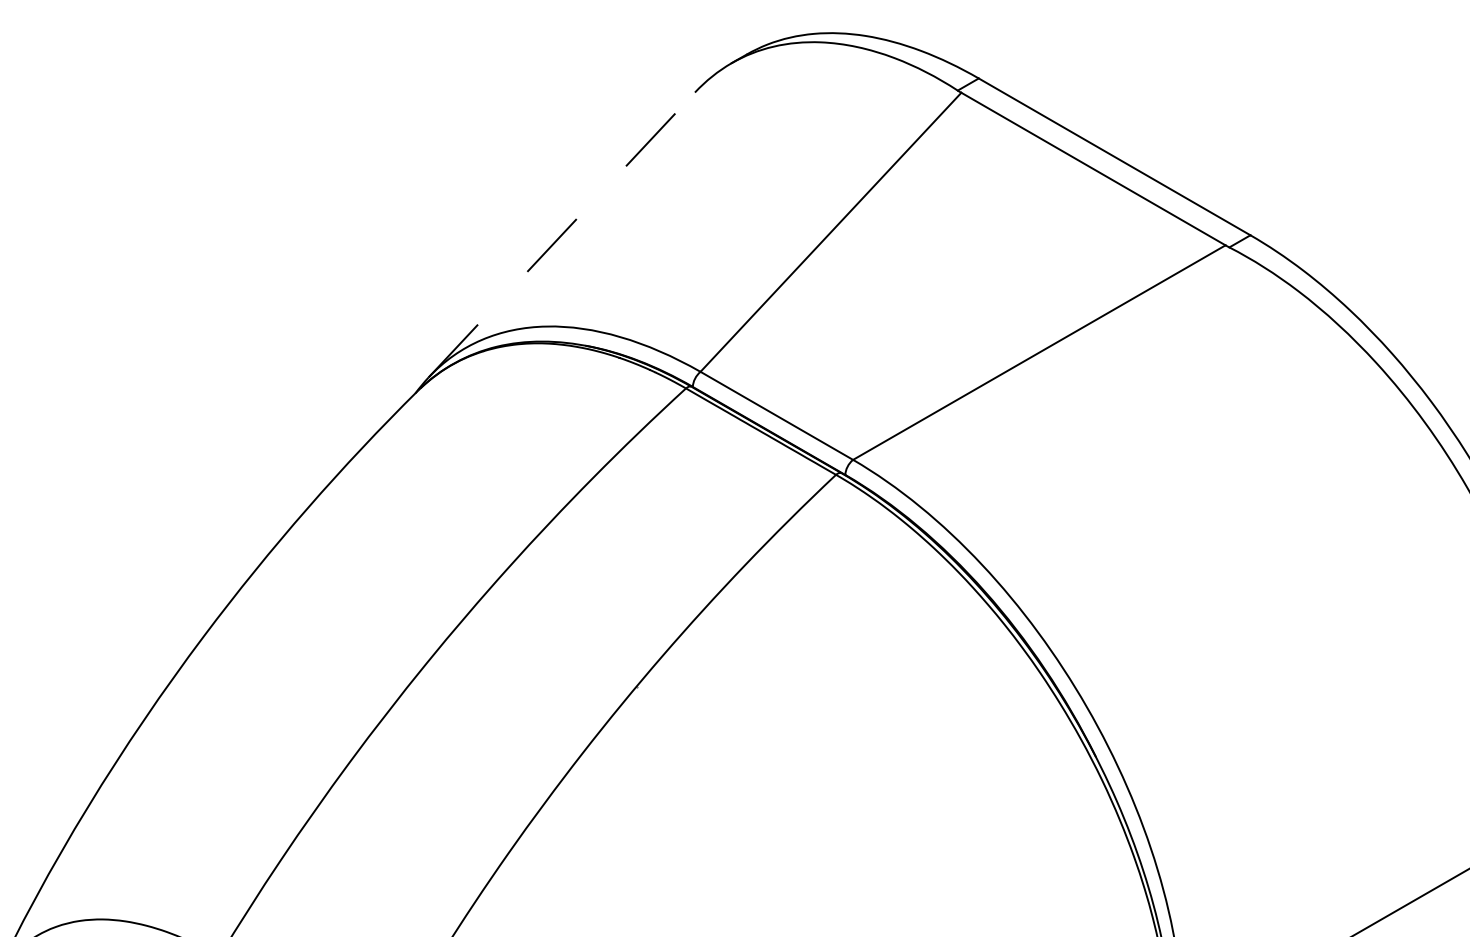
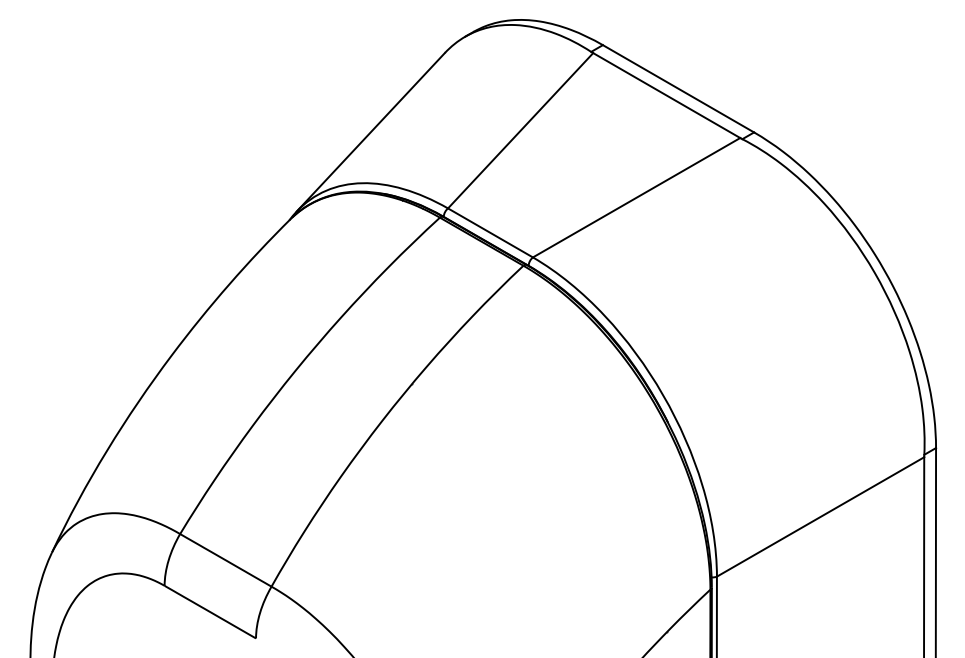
line: (561, 235) -> (370, 132), dashed -> solid

